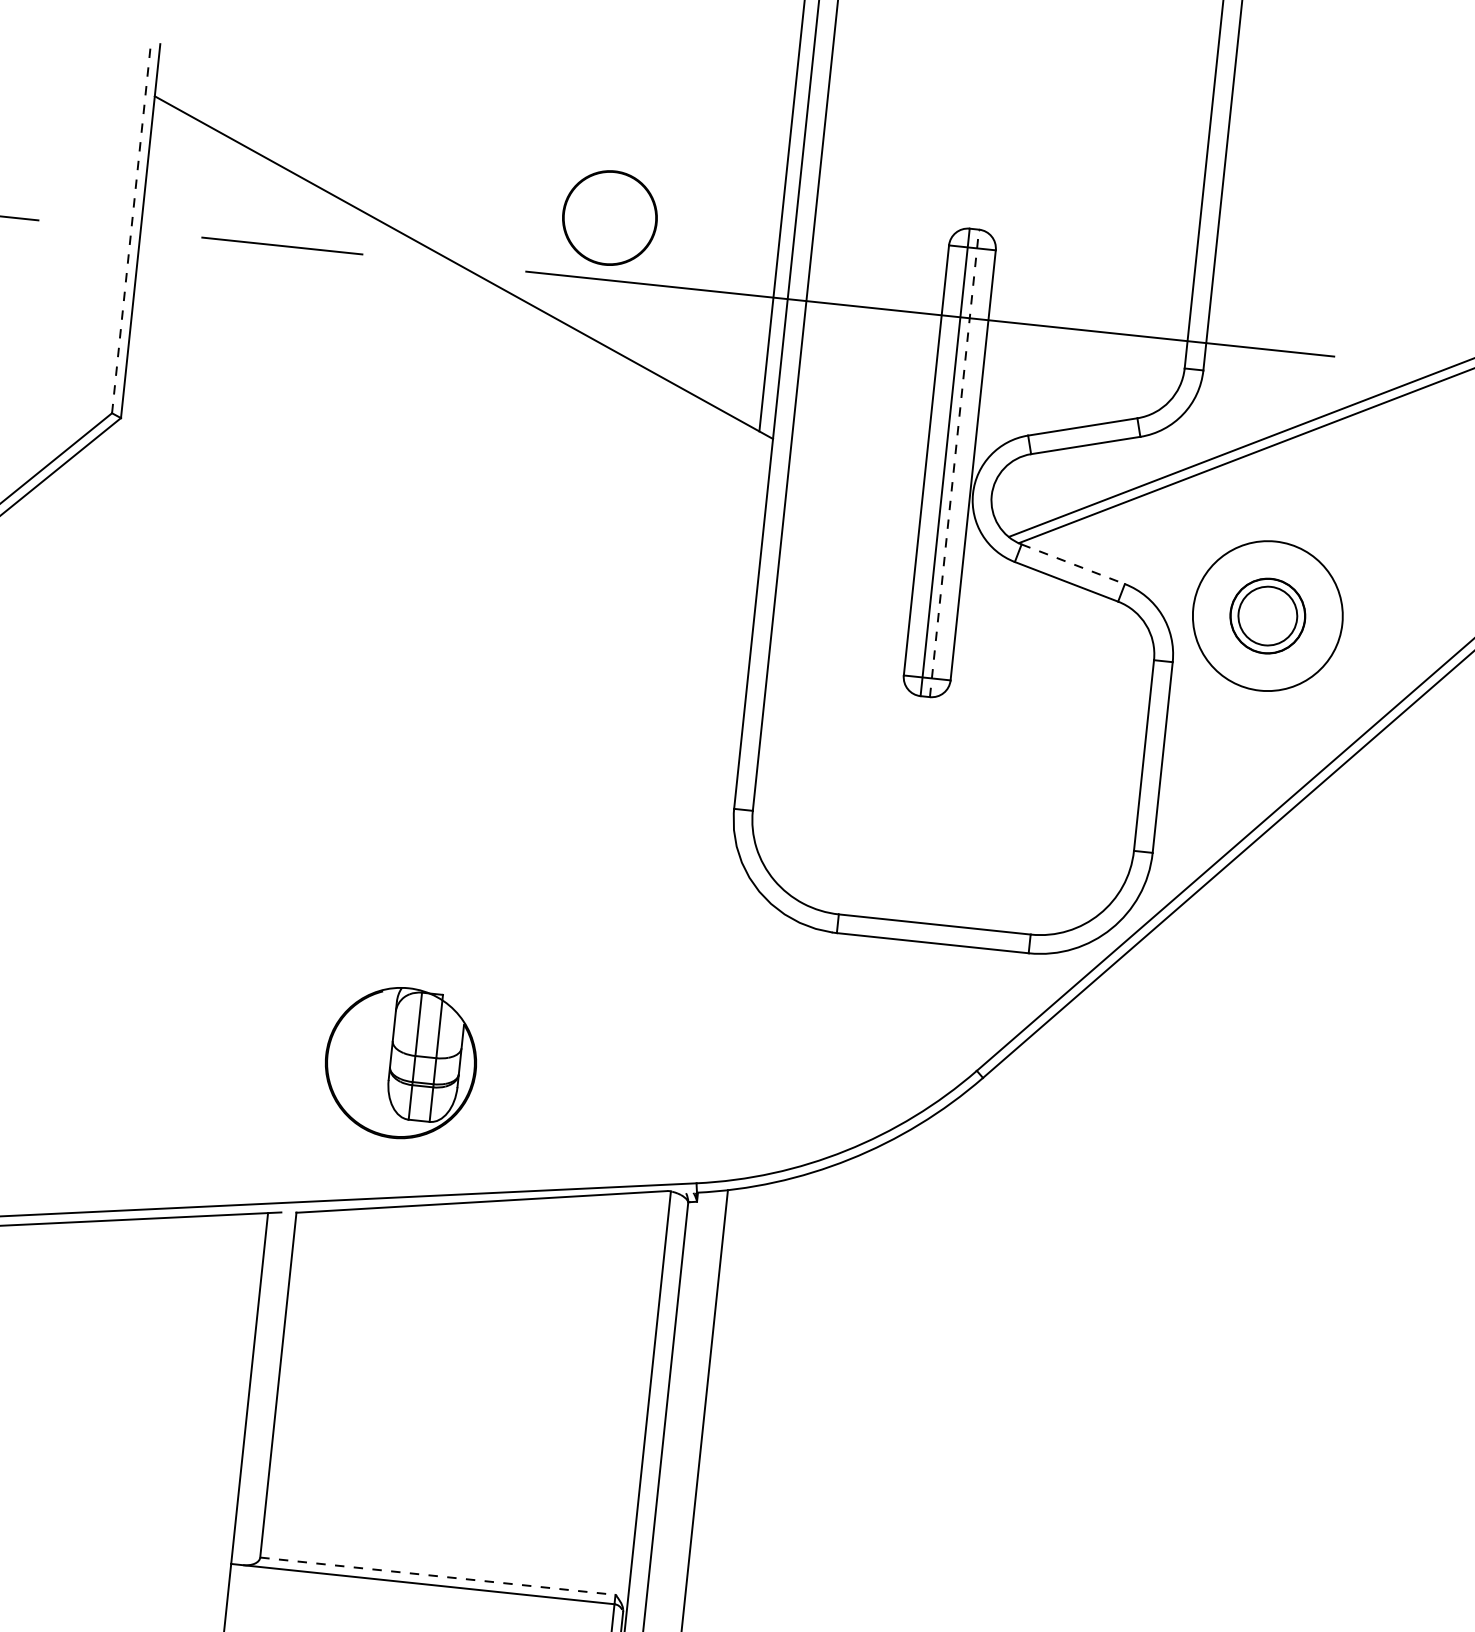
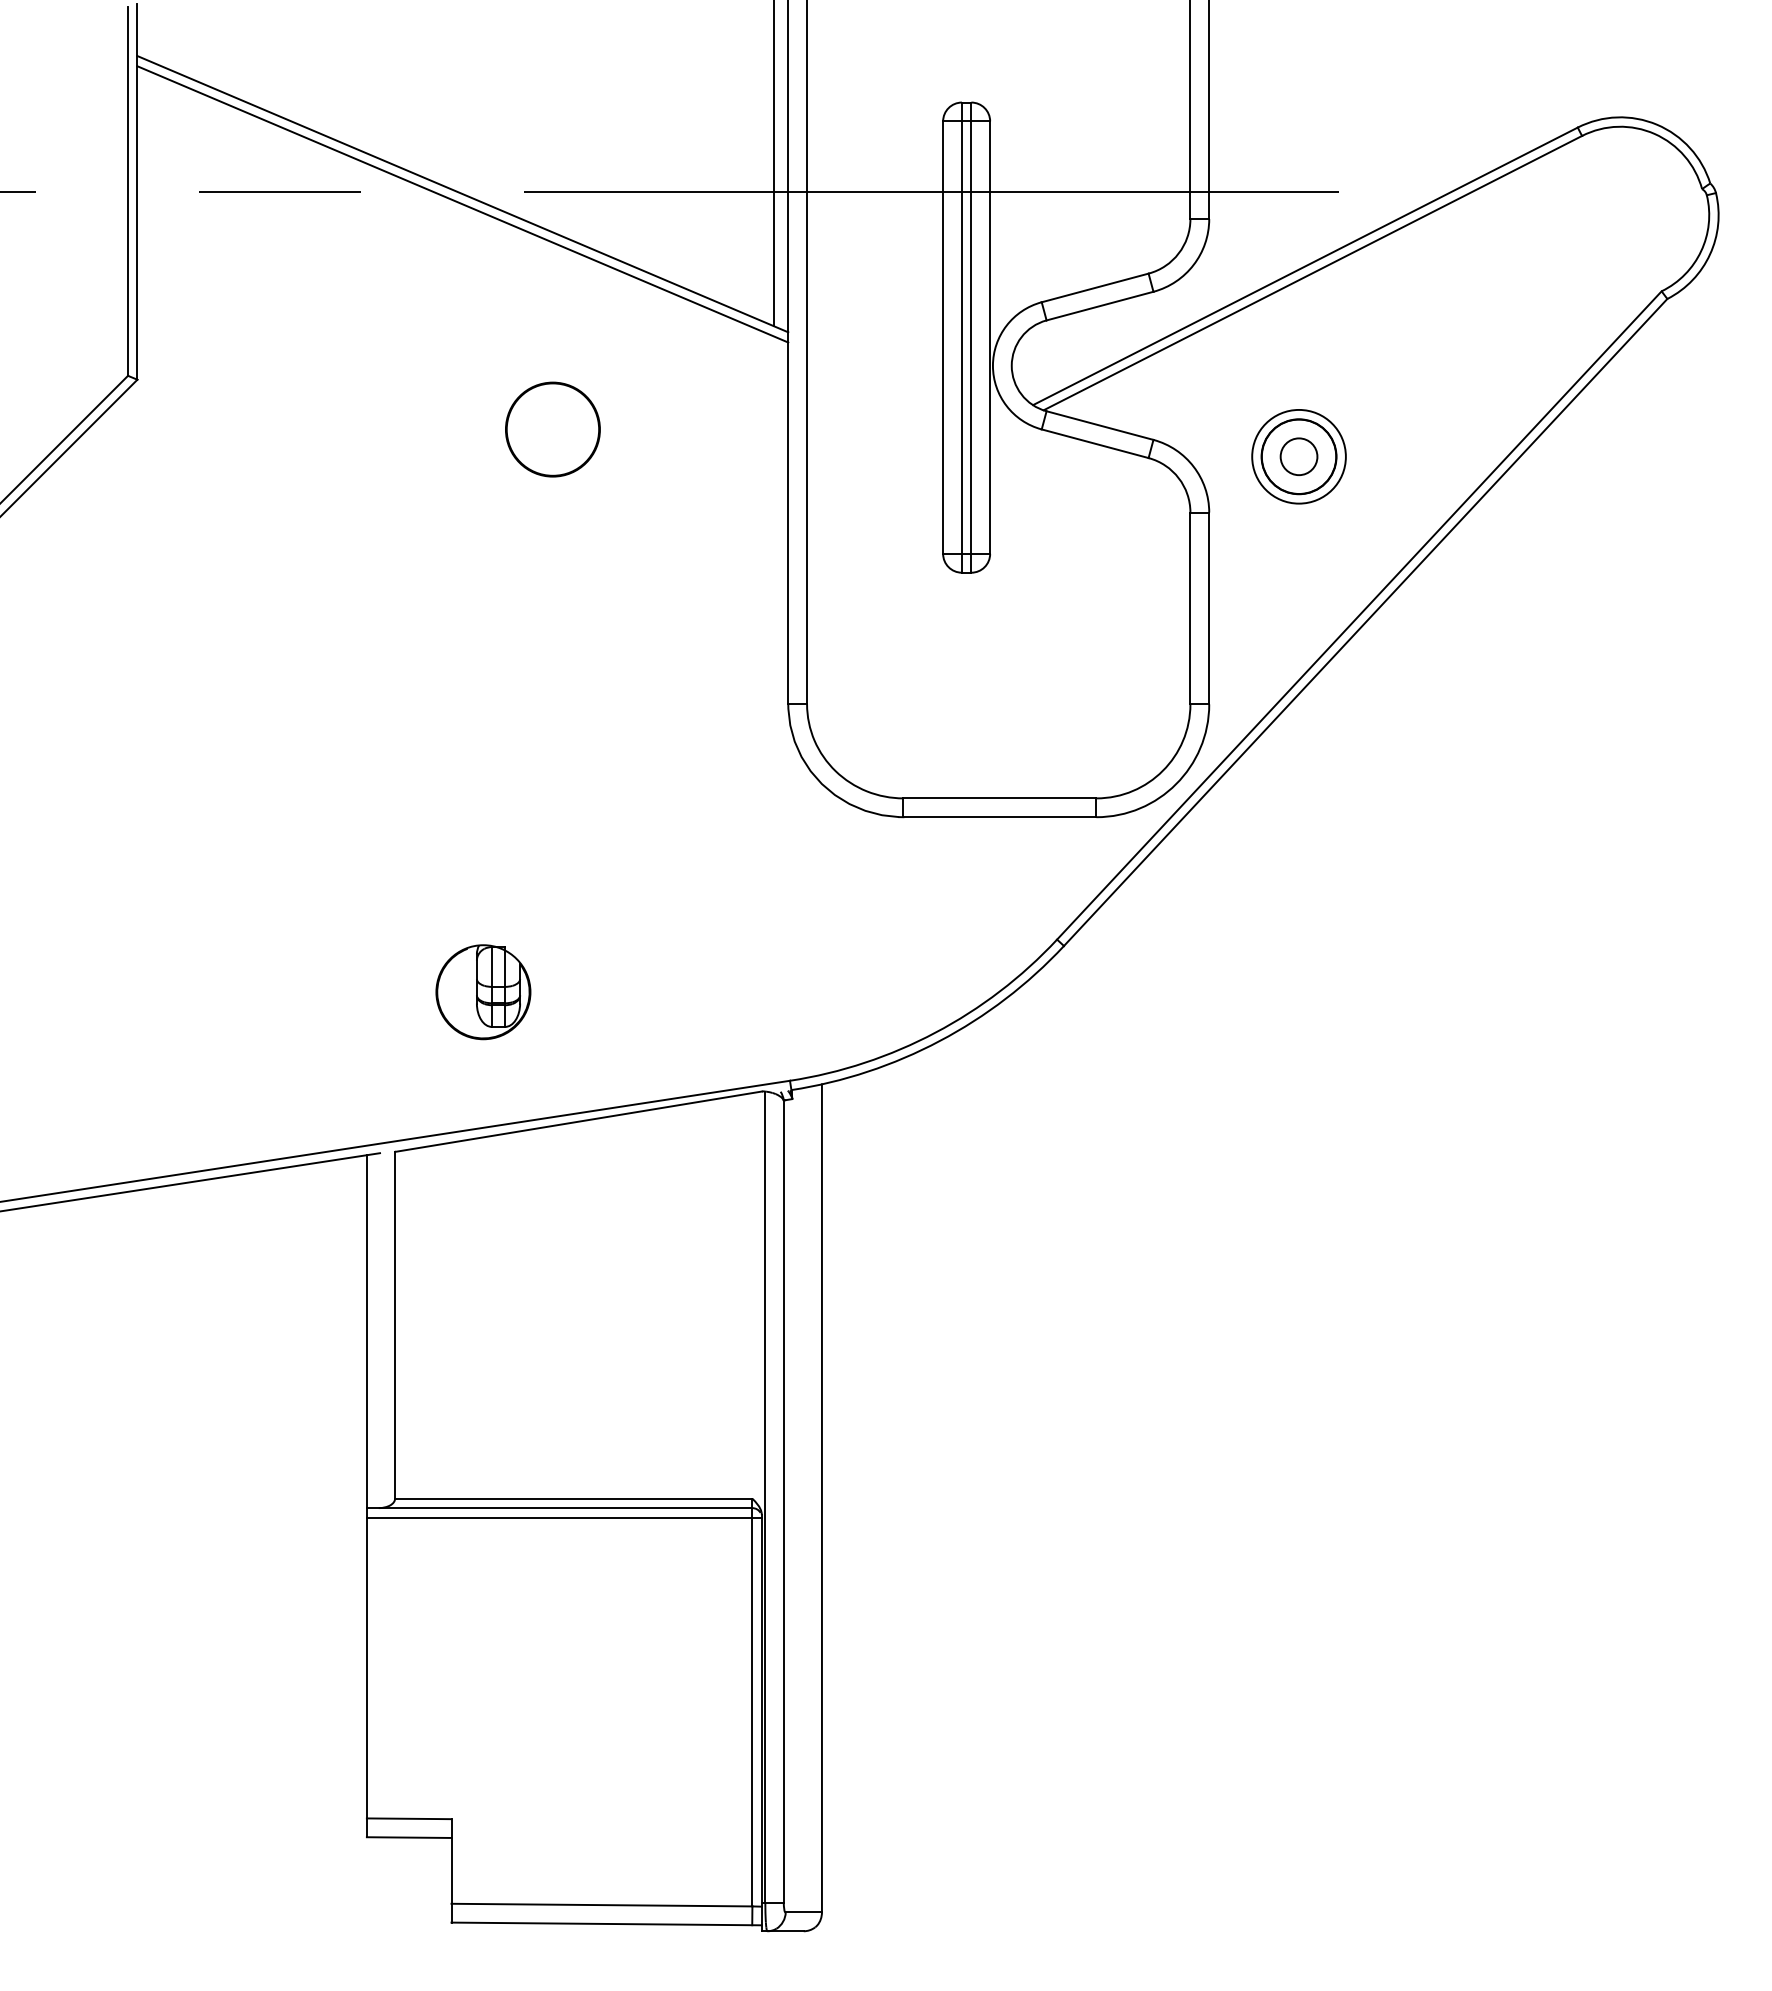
circle: (609, 217) -> (552, 429), moved
line: (131, 230) -> (128, 191), dashed -> solid
line: (462, 277) -> (462, 204), added
line: (954, 463) -> (971, 337), dashed -> solid
line: (1073, 564) -> (1100, 425), dashed -> solid
circle: (1267, 615) -> (1298, 456), size x0.62
circle: (1267, 615) -> (1298, 456), size x0.62
part: (401, 1063) -> (483, 992), size x0.62
line: (437, 1575) -> (573, 1498), dashed -> solid
line: (425, 1593) -> (563, 1517), added

